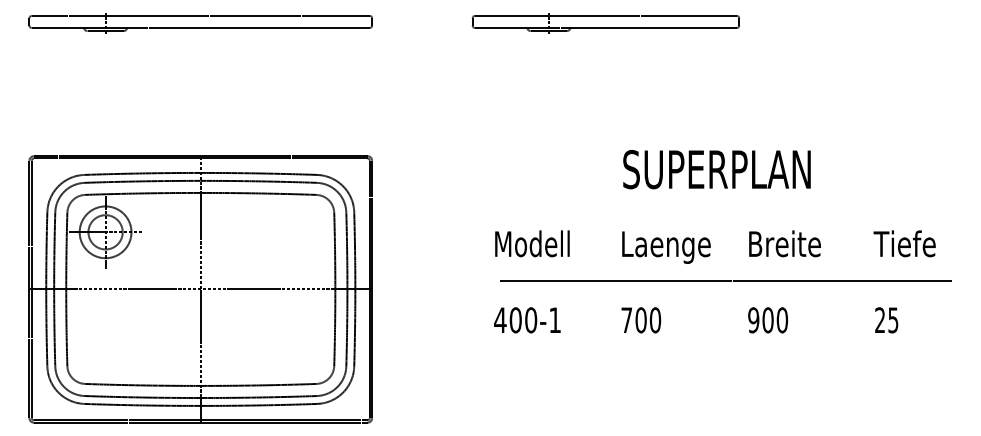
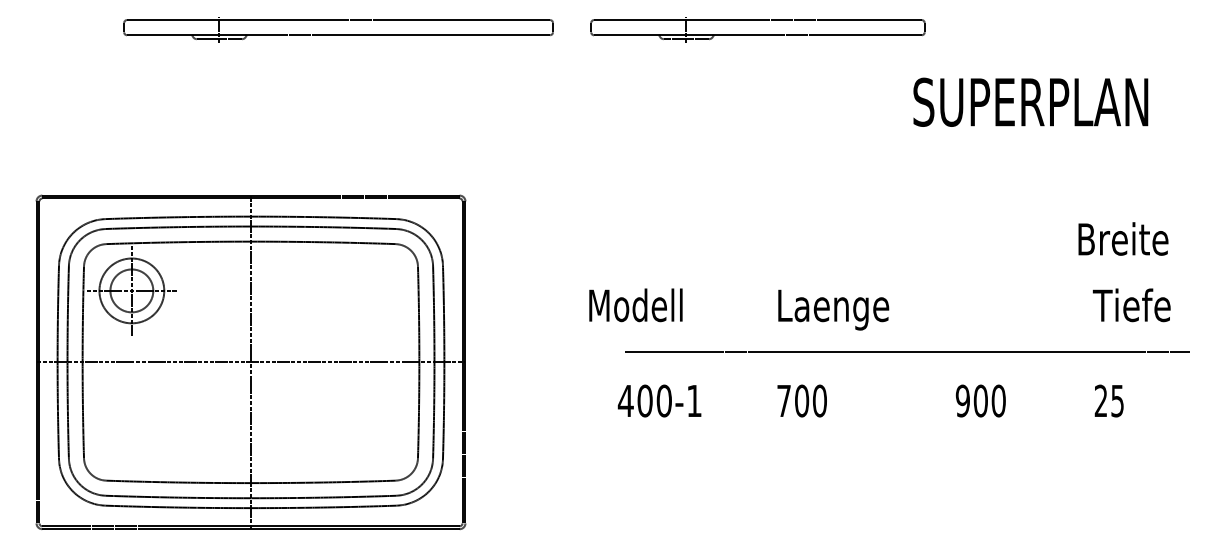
part: (200, 23) -> (338, 29), moved
text: (716, 169) -> (1030, 102), moved
text: (532, 243) -> (636, 304), moved
text: (784, 243) -> (1122, 238), moved
text: (767, 320) -> (980, 401), moved

